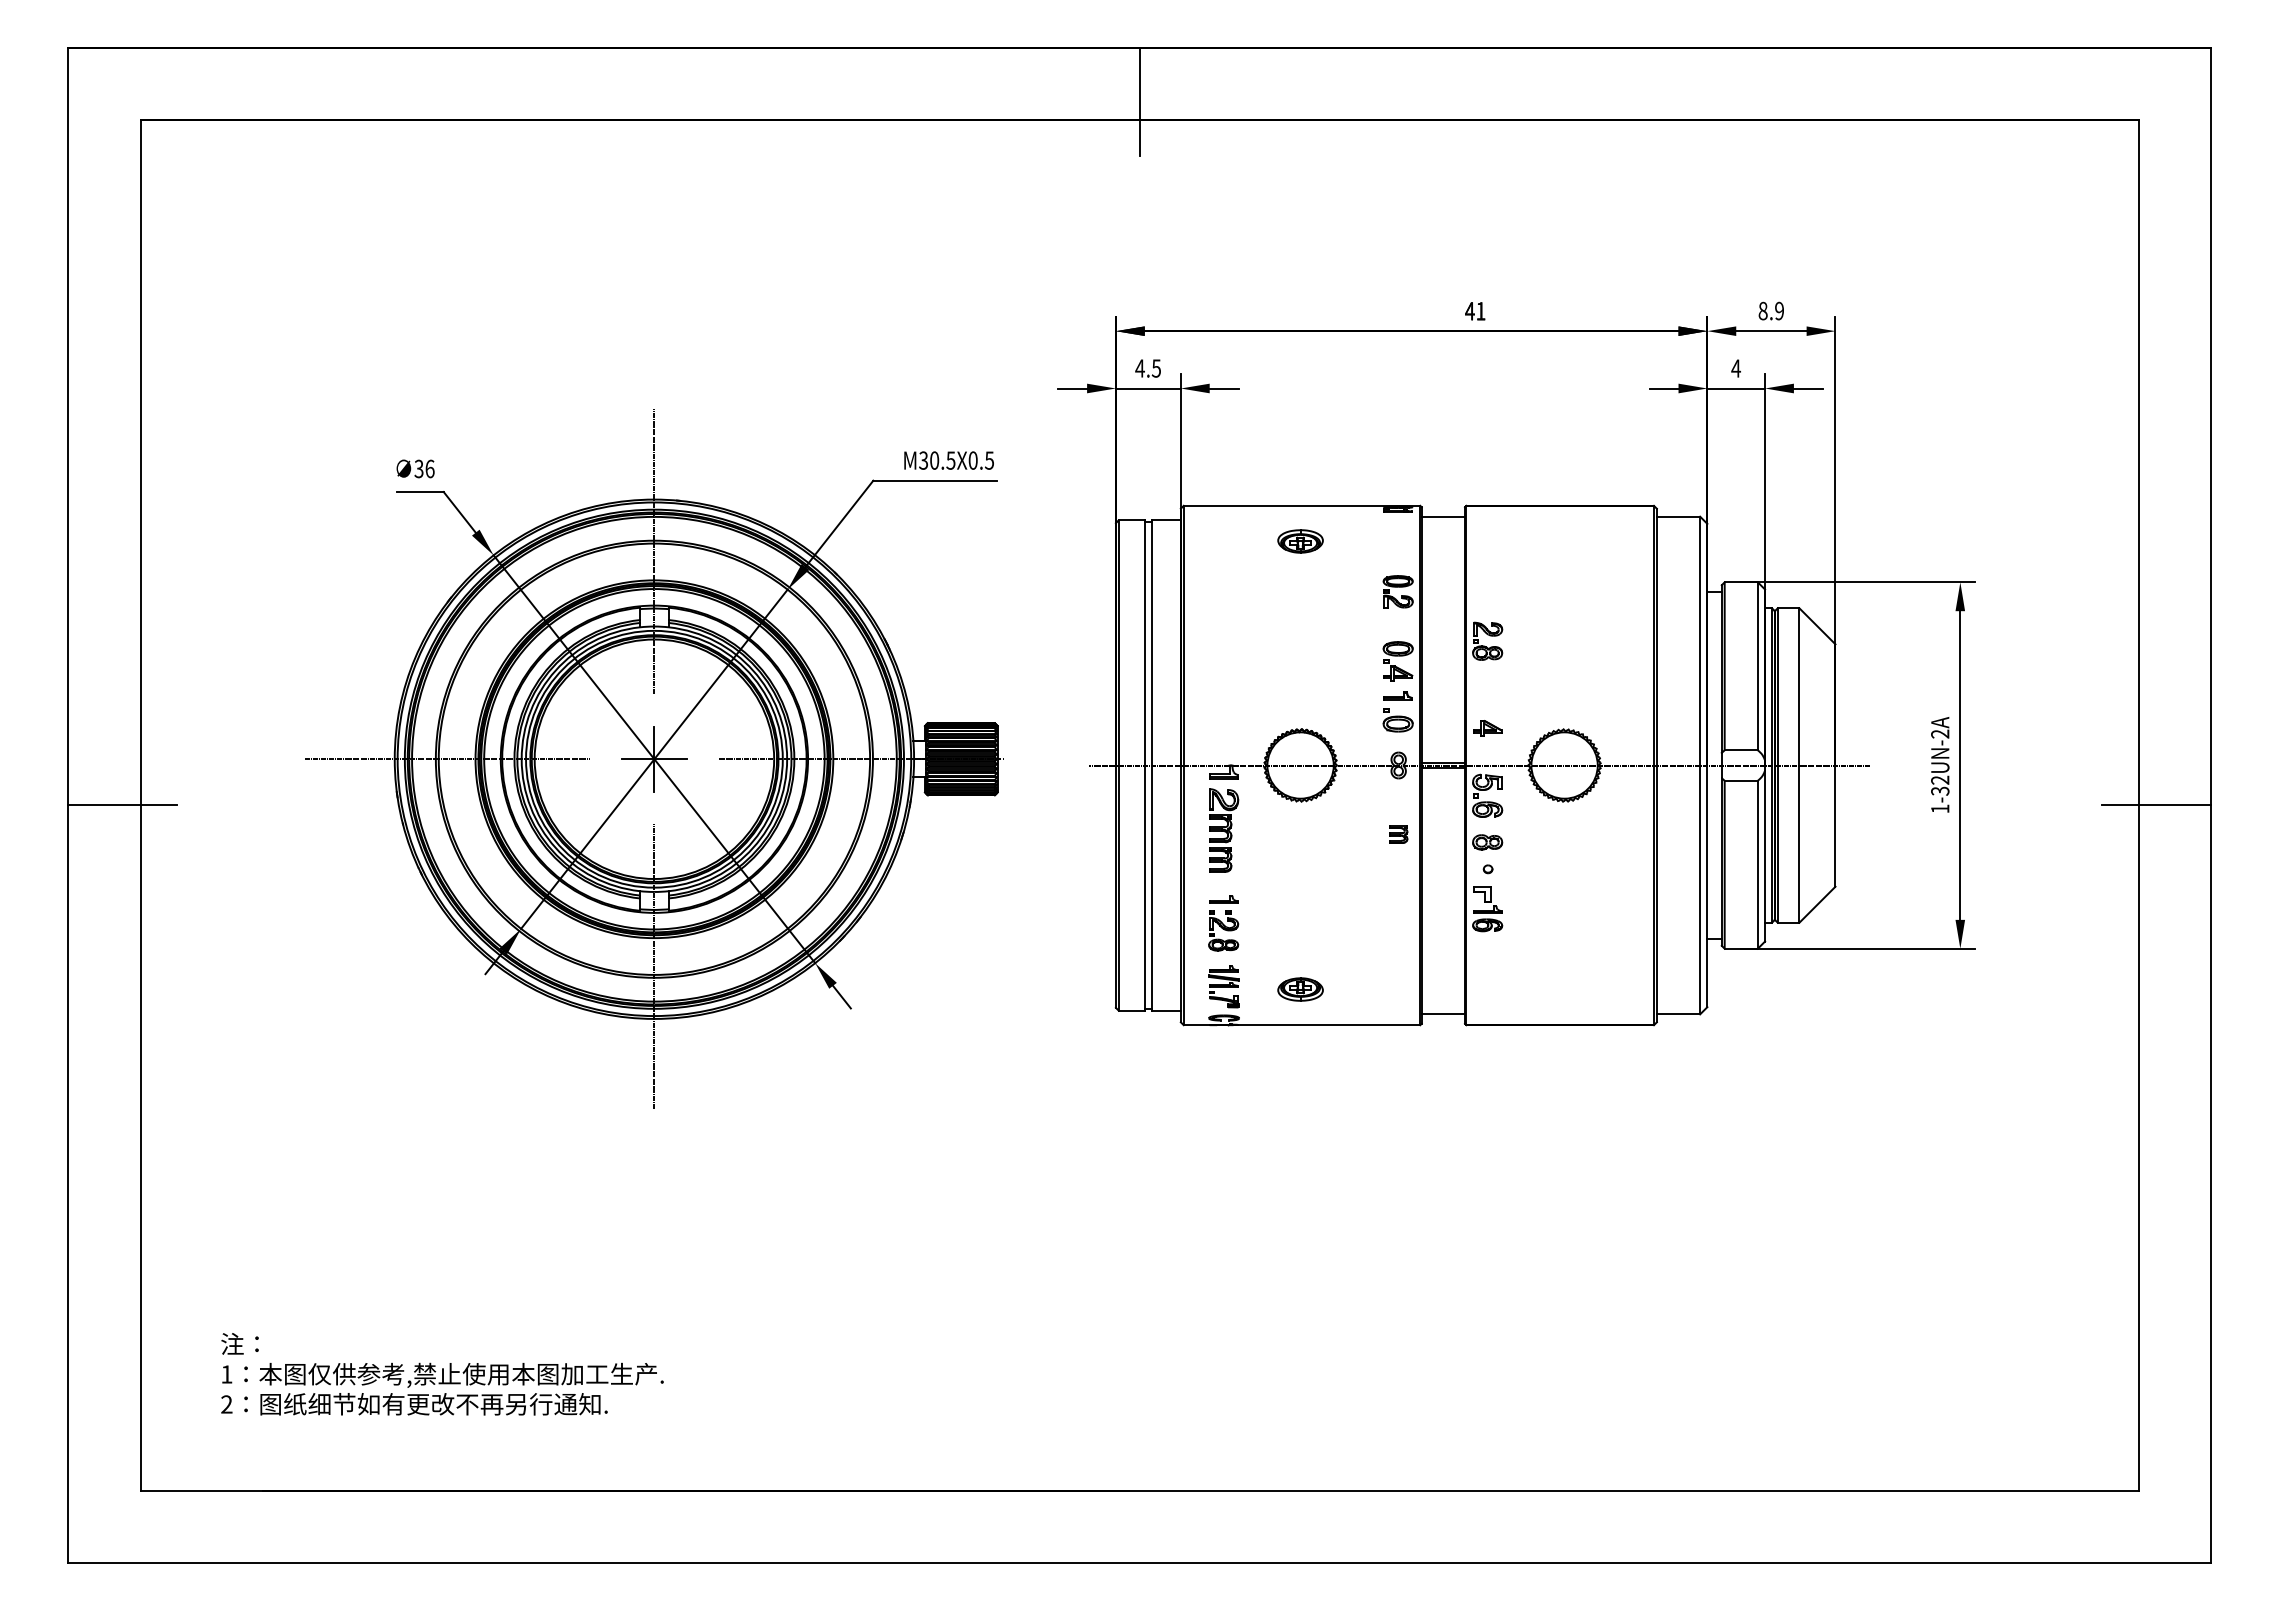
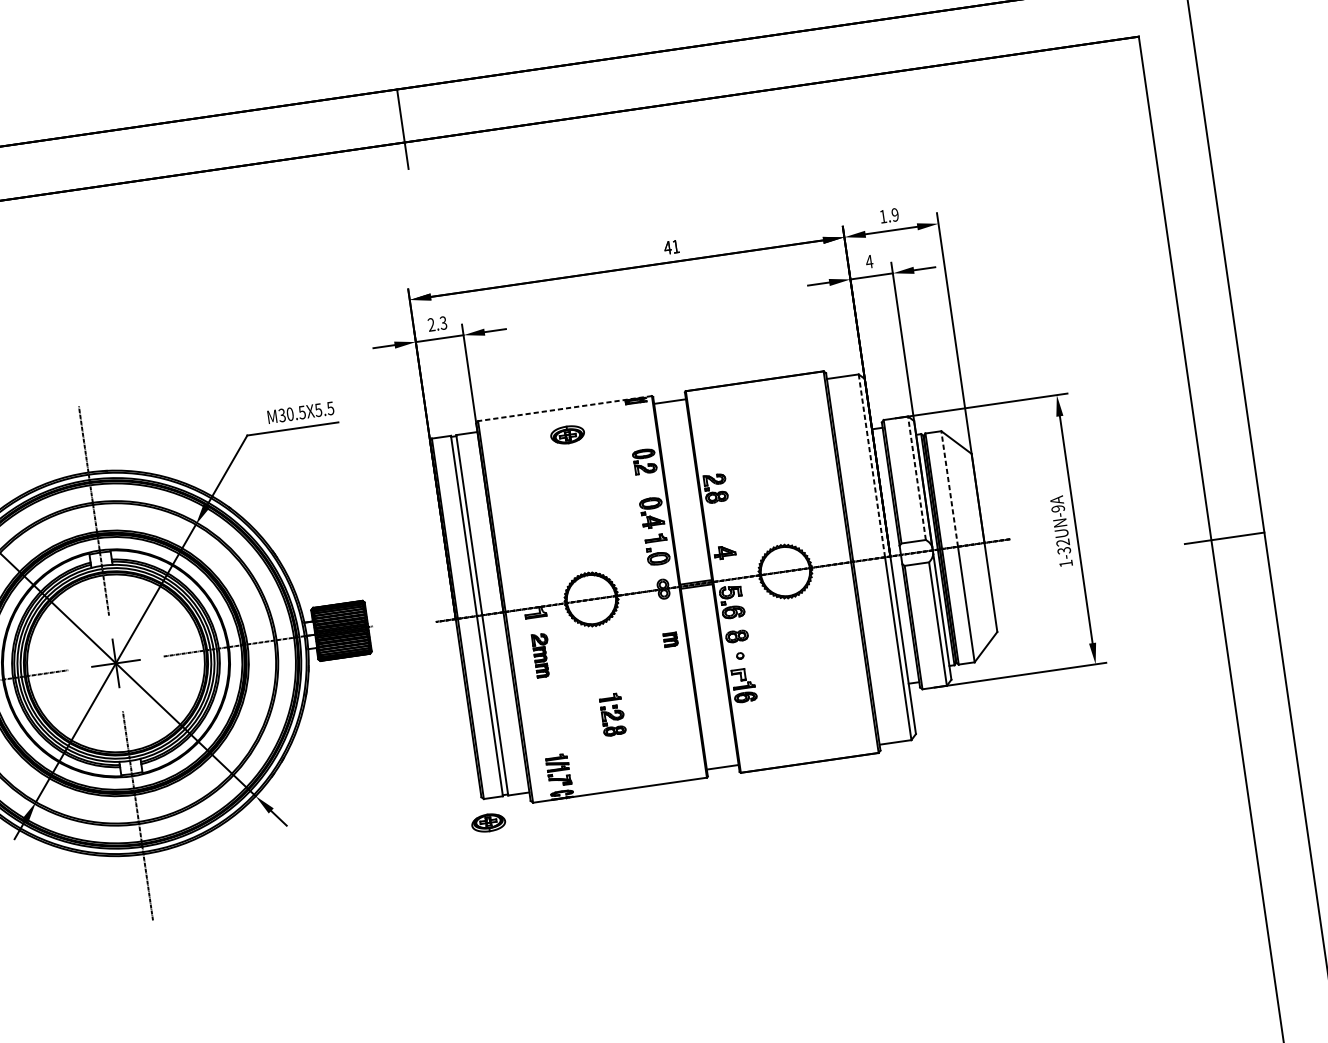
text: (1762, 310) -> (882, 216), 8.9 -> 1.9
text: (1147, 368) -> (436, 324), 4.5 -> 2.3
text: (972, 460) -> (318, 410), M30.5X0.5 -> M30.5X5.5
line: (1301, 505) -> (564, 408), solid -> dashed
line: (1700, 640) -> (872, 465), solid -> dashed
line: (1757, 666) -> (916, 478), solid -> dashed
line: (1799, 686) -> (949, 488), solid -> dashed
text: (1940, 733) -> (1058, 508), 1-32UN-2A -> 1-32UN-9A
part: (1224, 830) -> (542, 655), size x0.7
part: (1223, 923) -> (612, 715), moved
part: (1300, 989) -> (488, 822), moved

